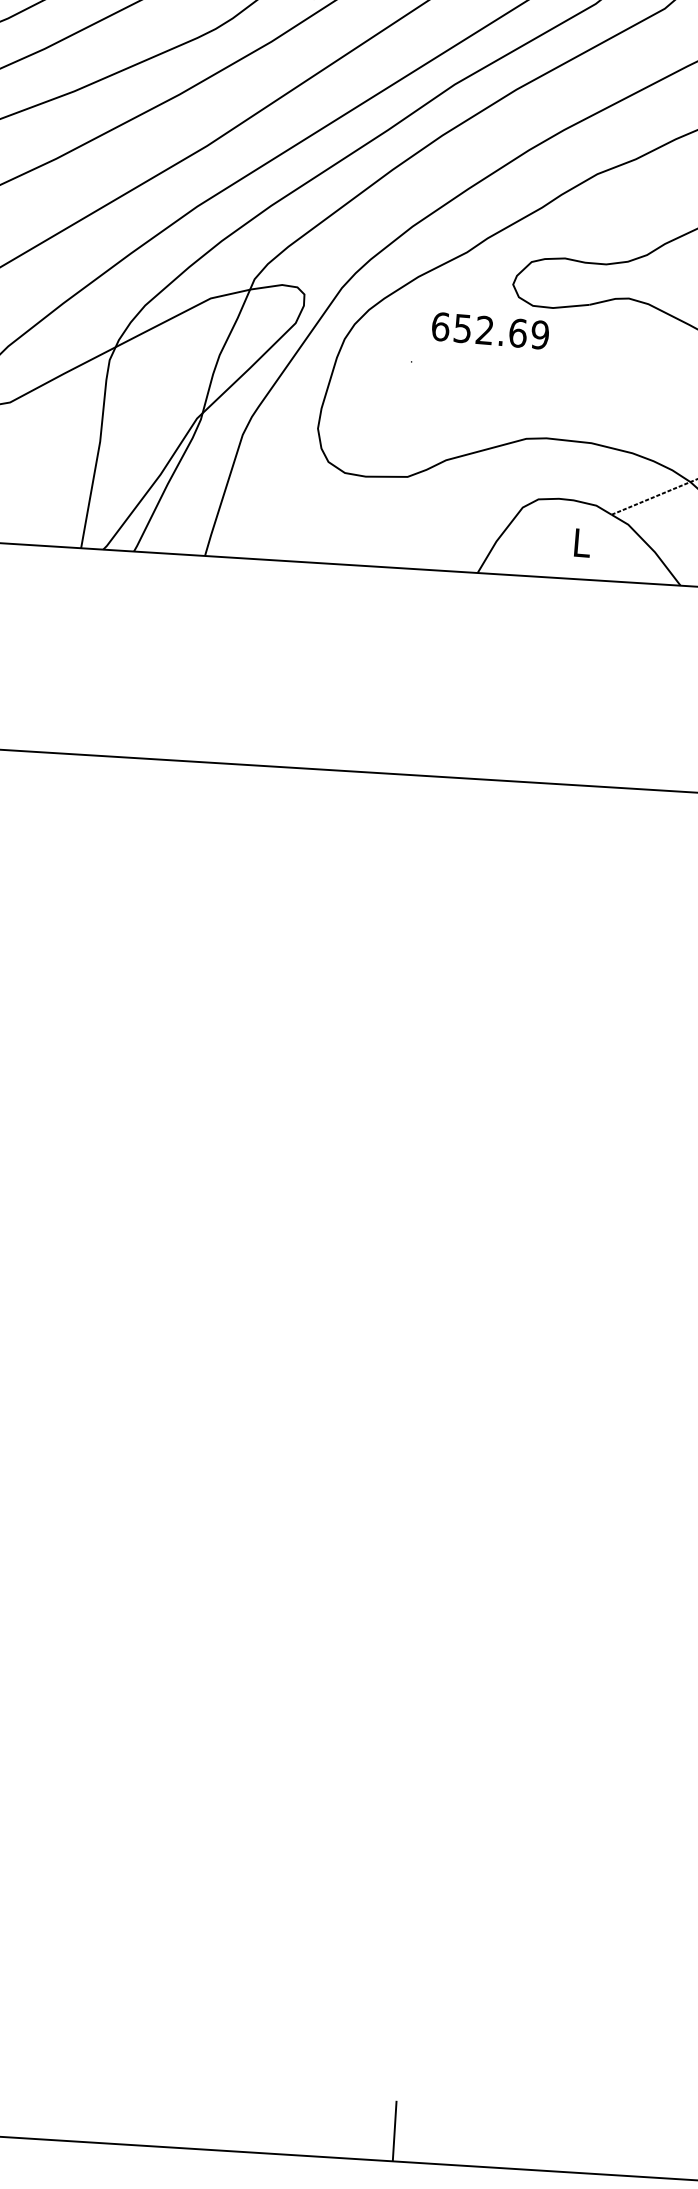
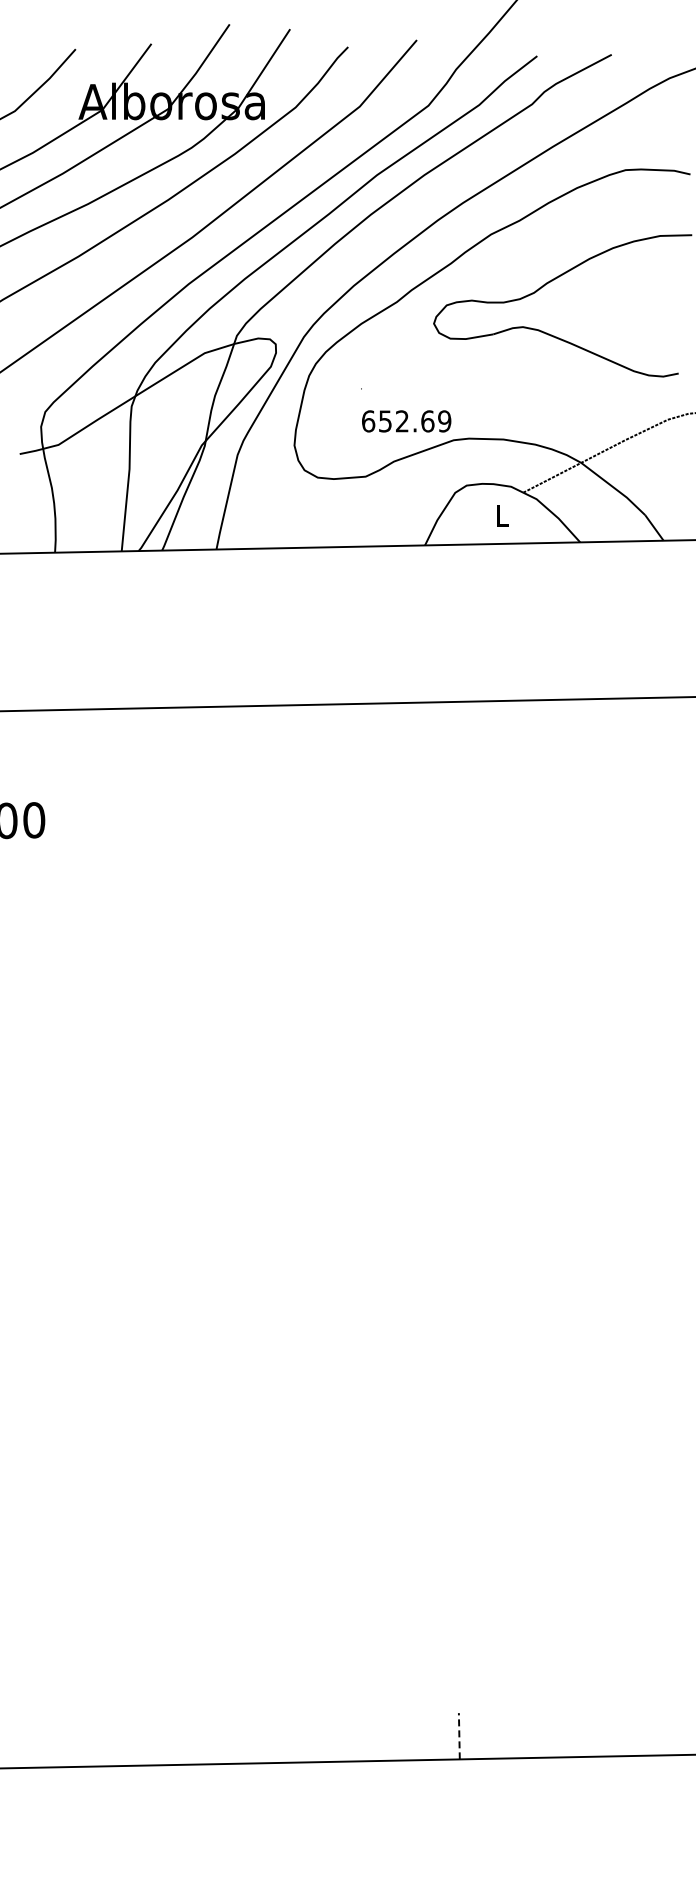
text: (490, 331) -> (406, 421), moved
line: (394, 2130) -> (459, 1735), solid -> dashed

